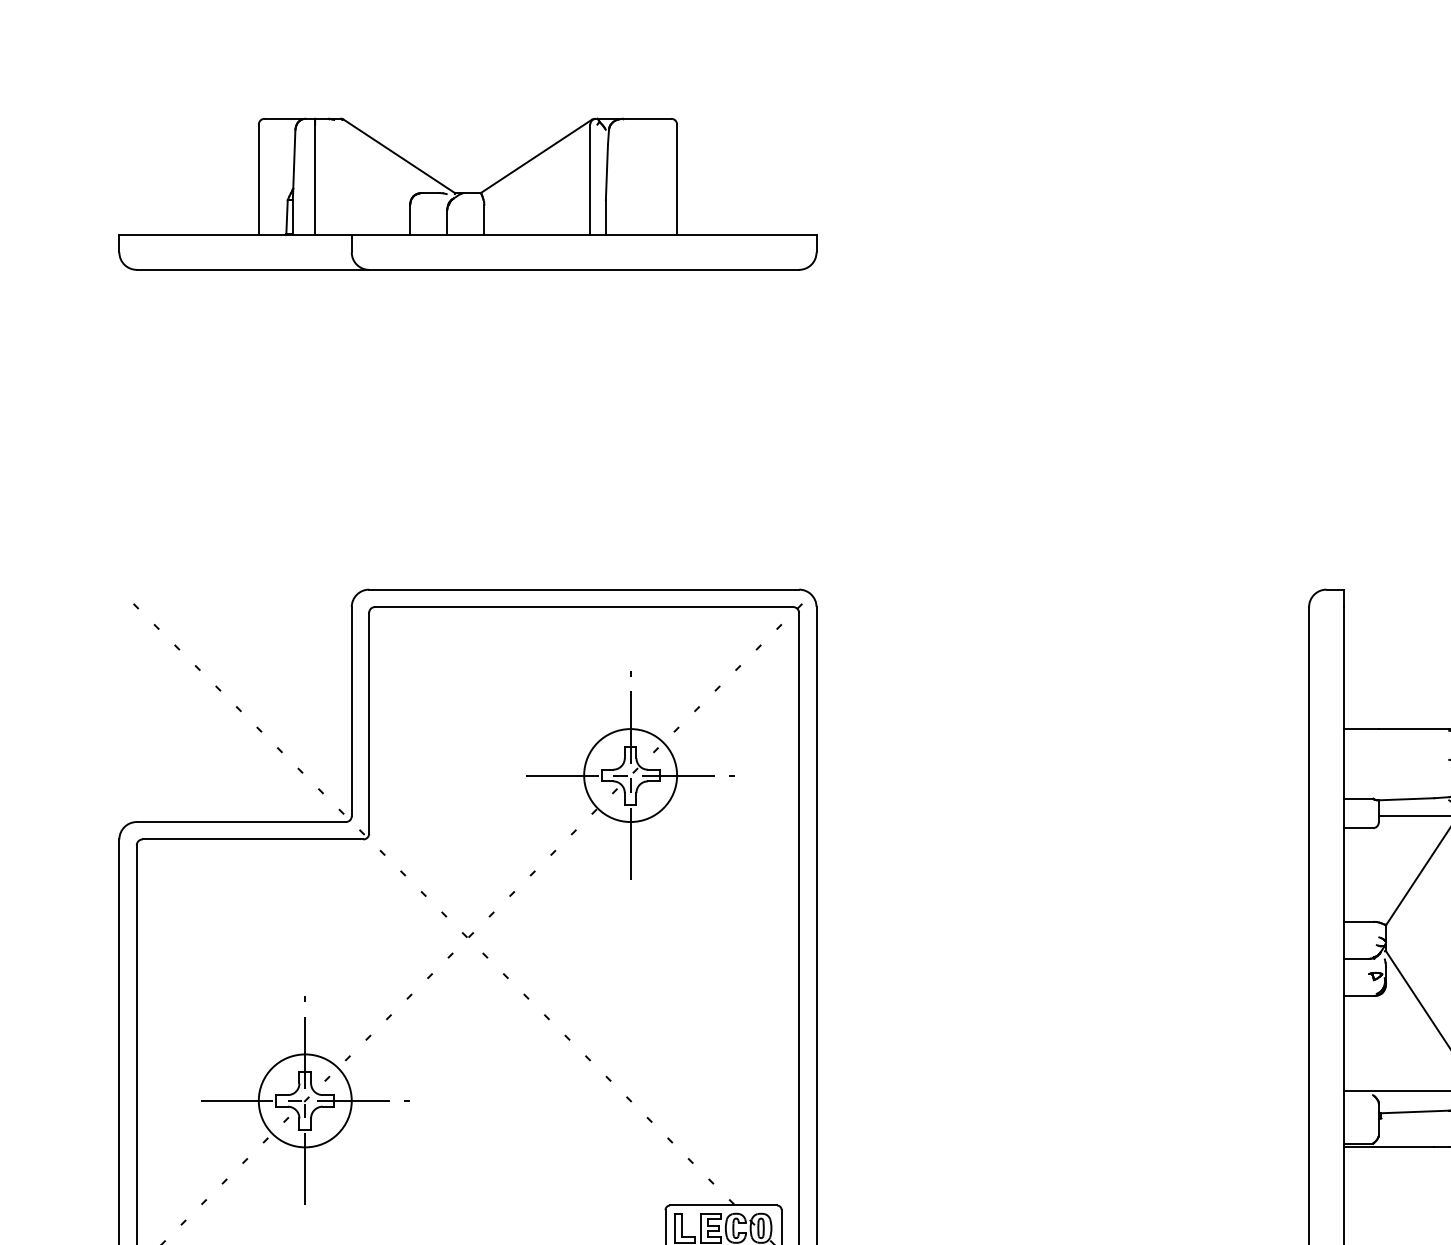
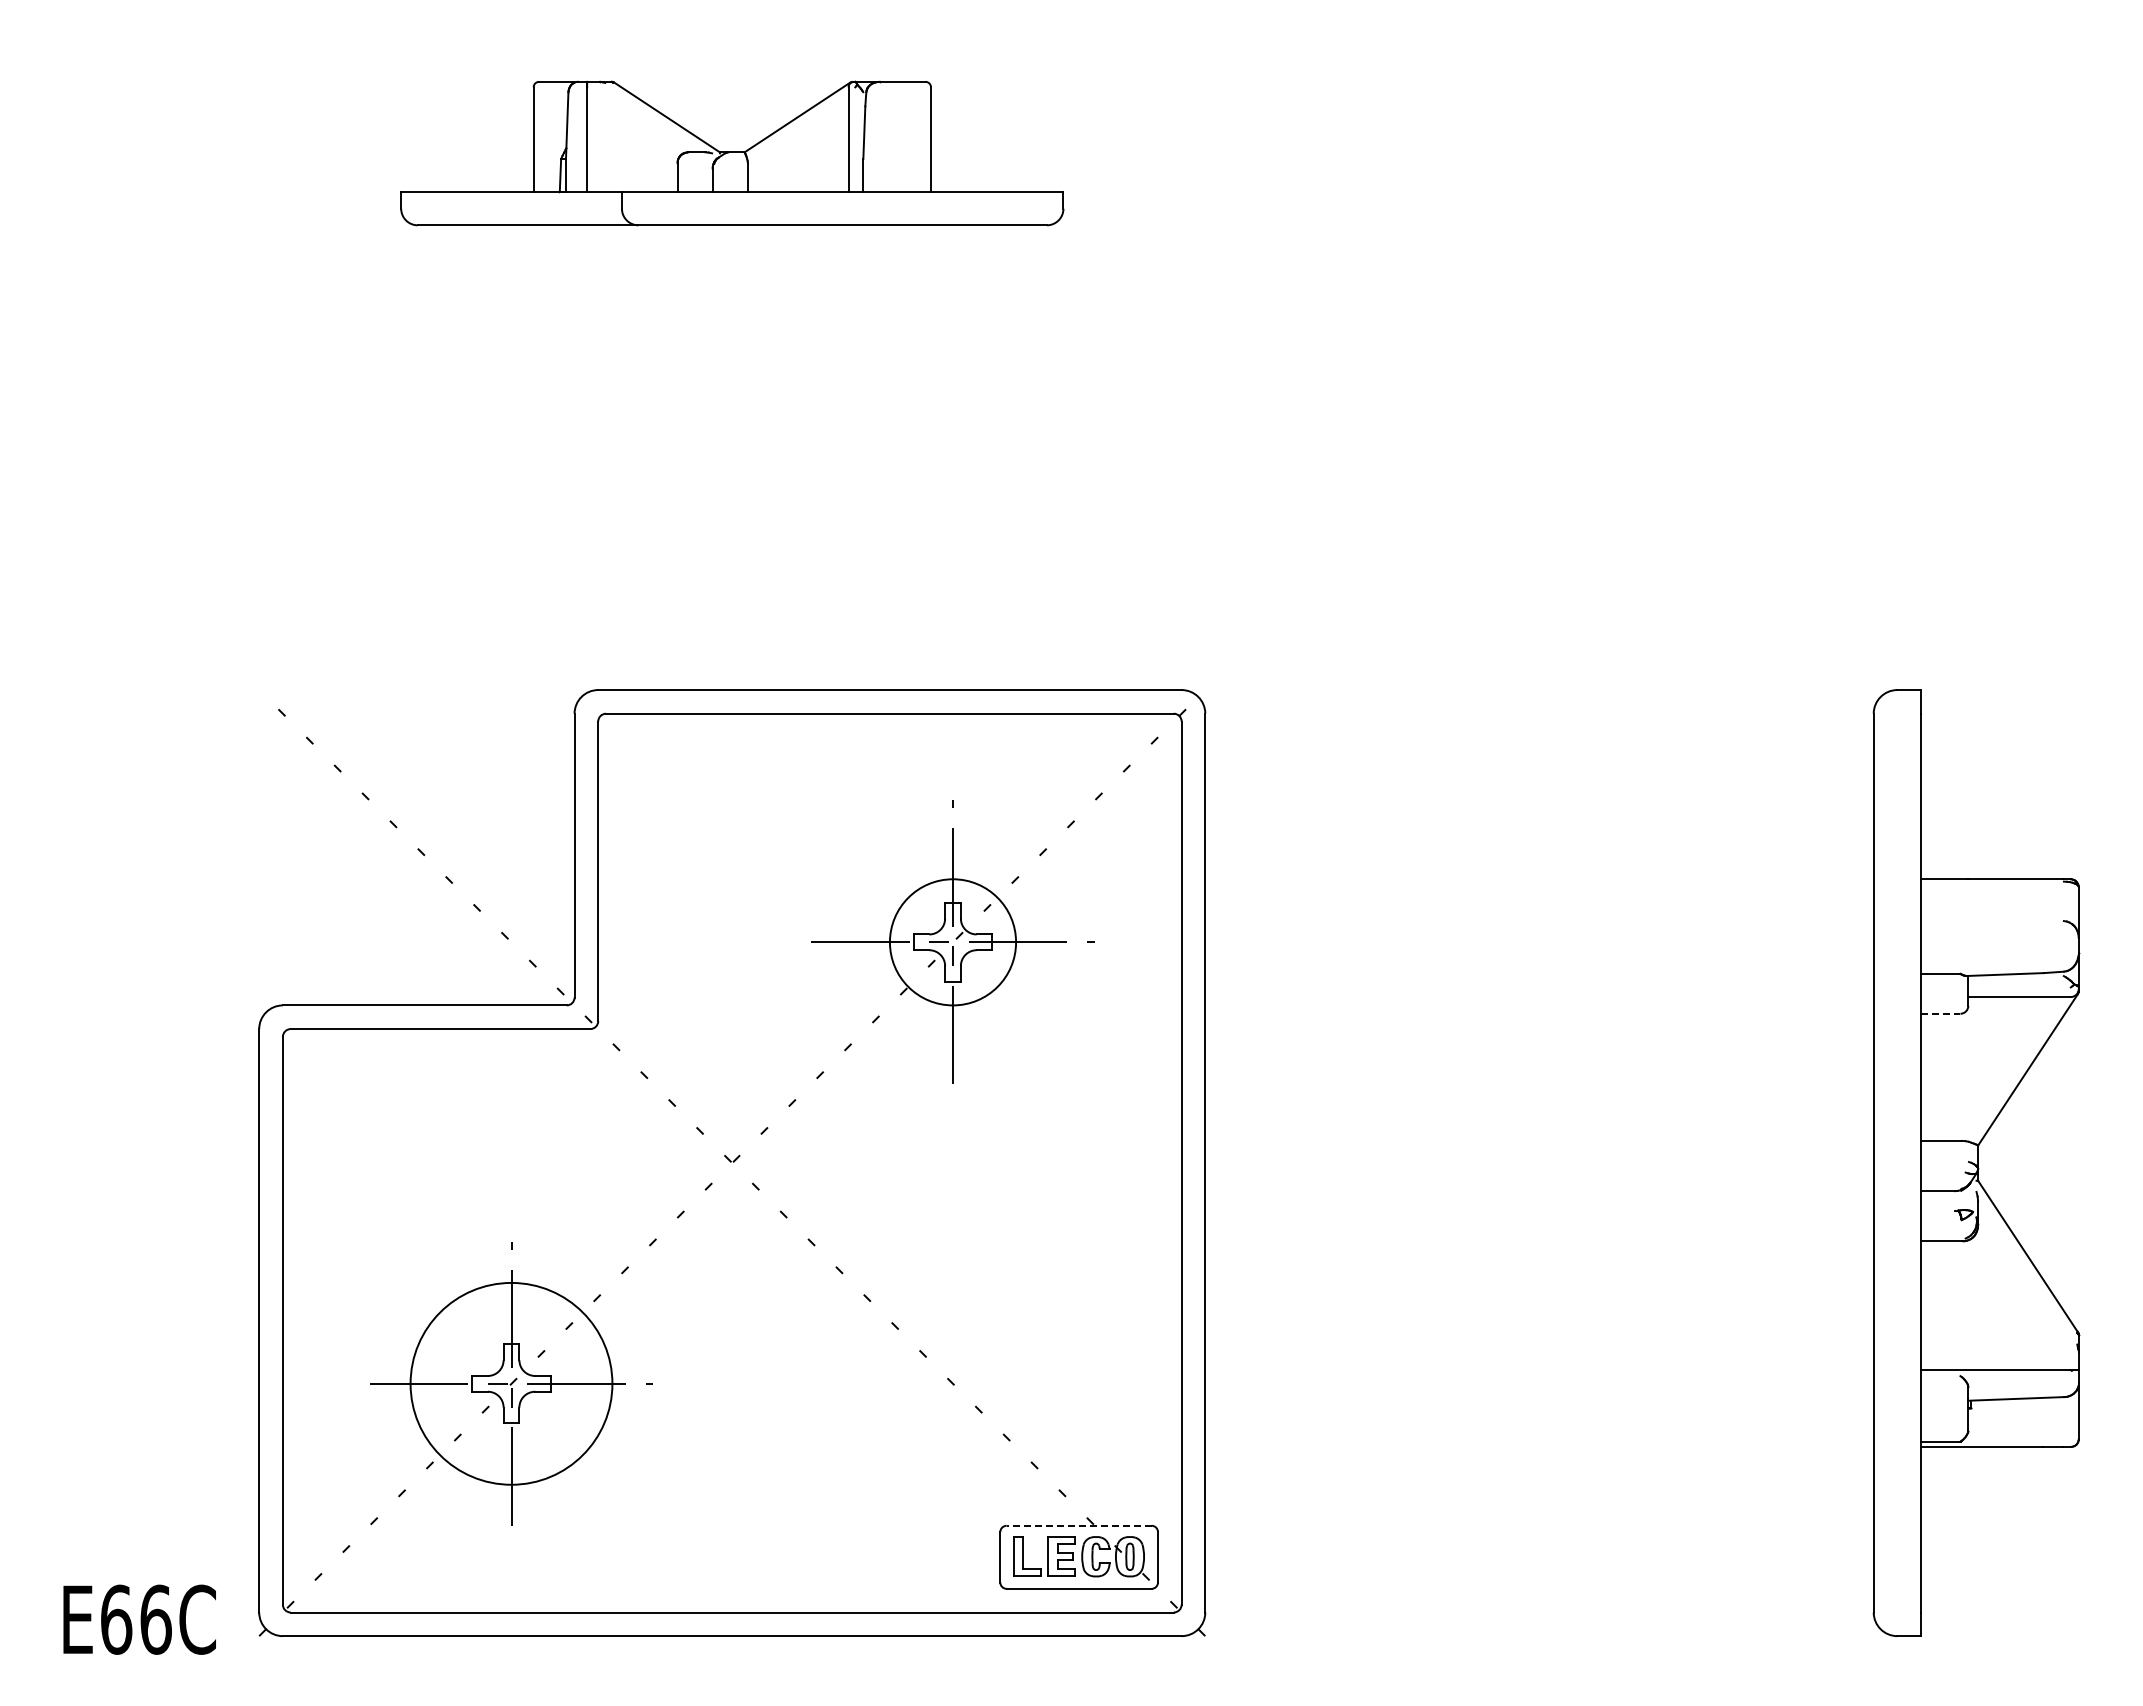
part: (468, 194) -> (732, 153), size x0.7
line: (1358, 827) -> (1940, 1013), solid -> dashed
circle: (305, 1100) -> (511, 1383), size x1.6
line: (723, 1205) -> (1079, 1525), solid -> dashed

